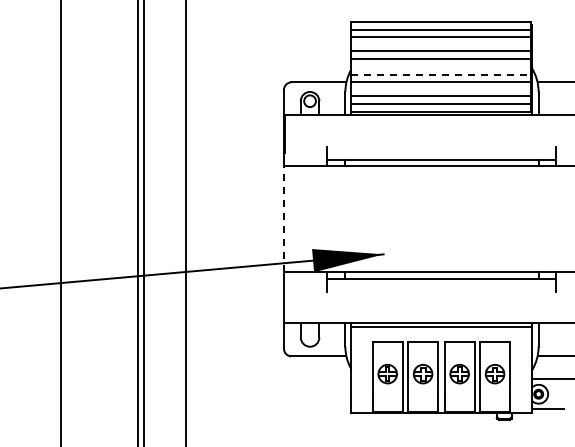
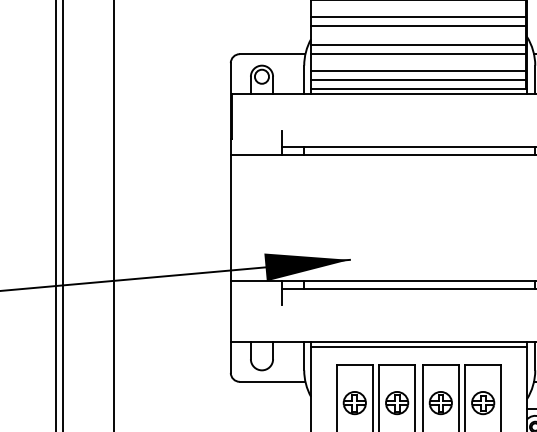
line: (441, 74) -> (419, 44), dashed -> solid
line: (283, 218) -> (230, 216), dashed -> solid

